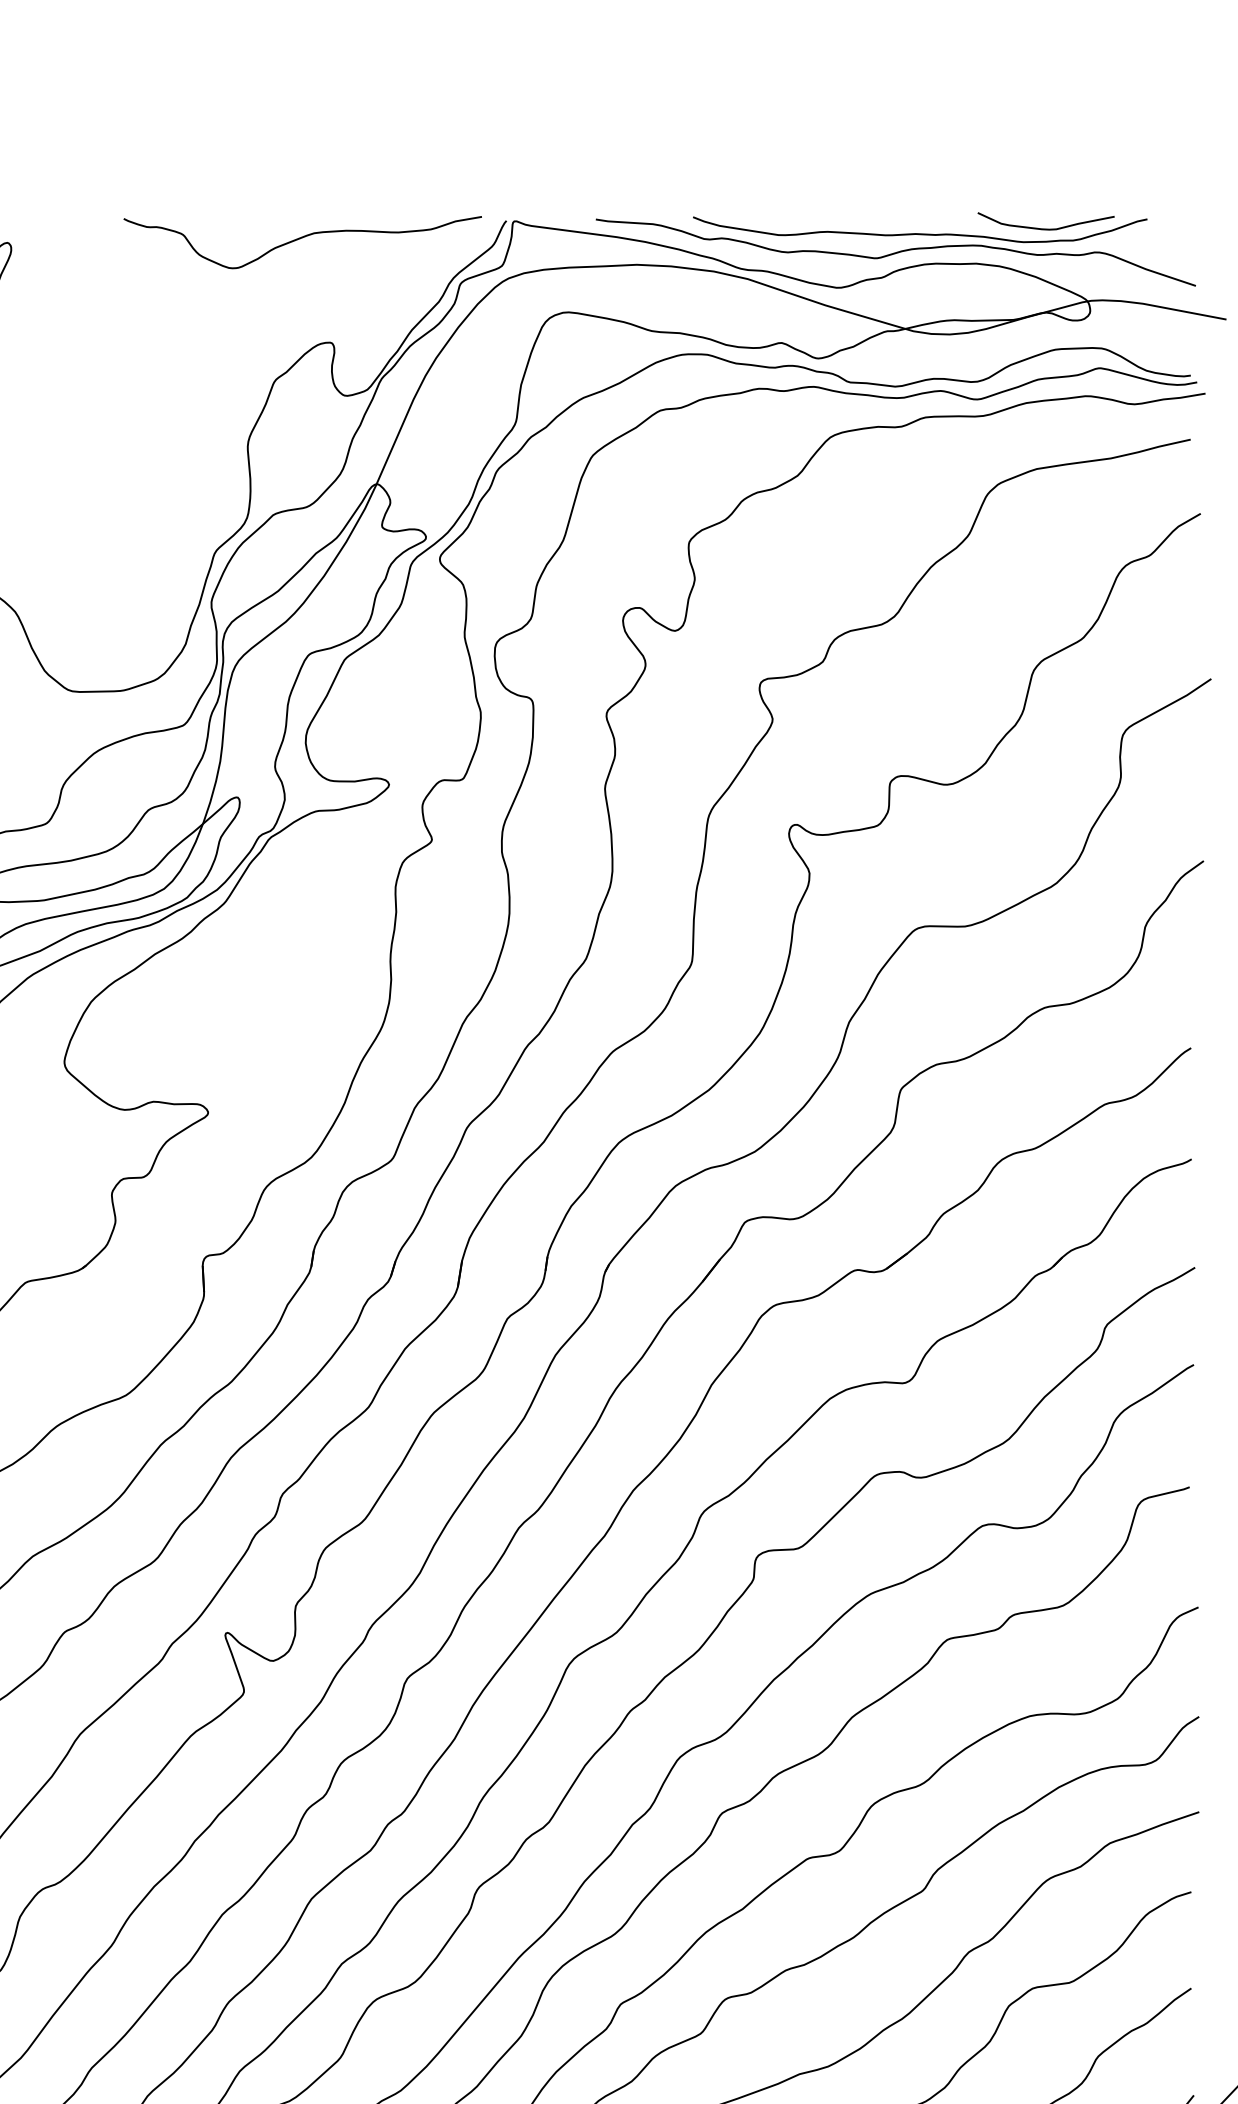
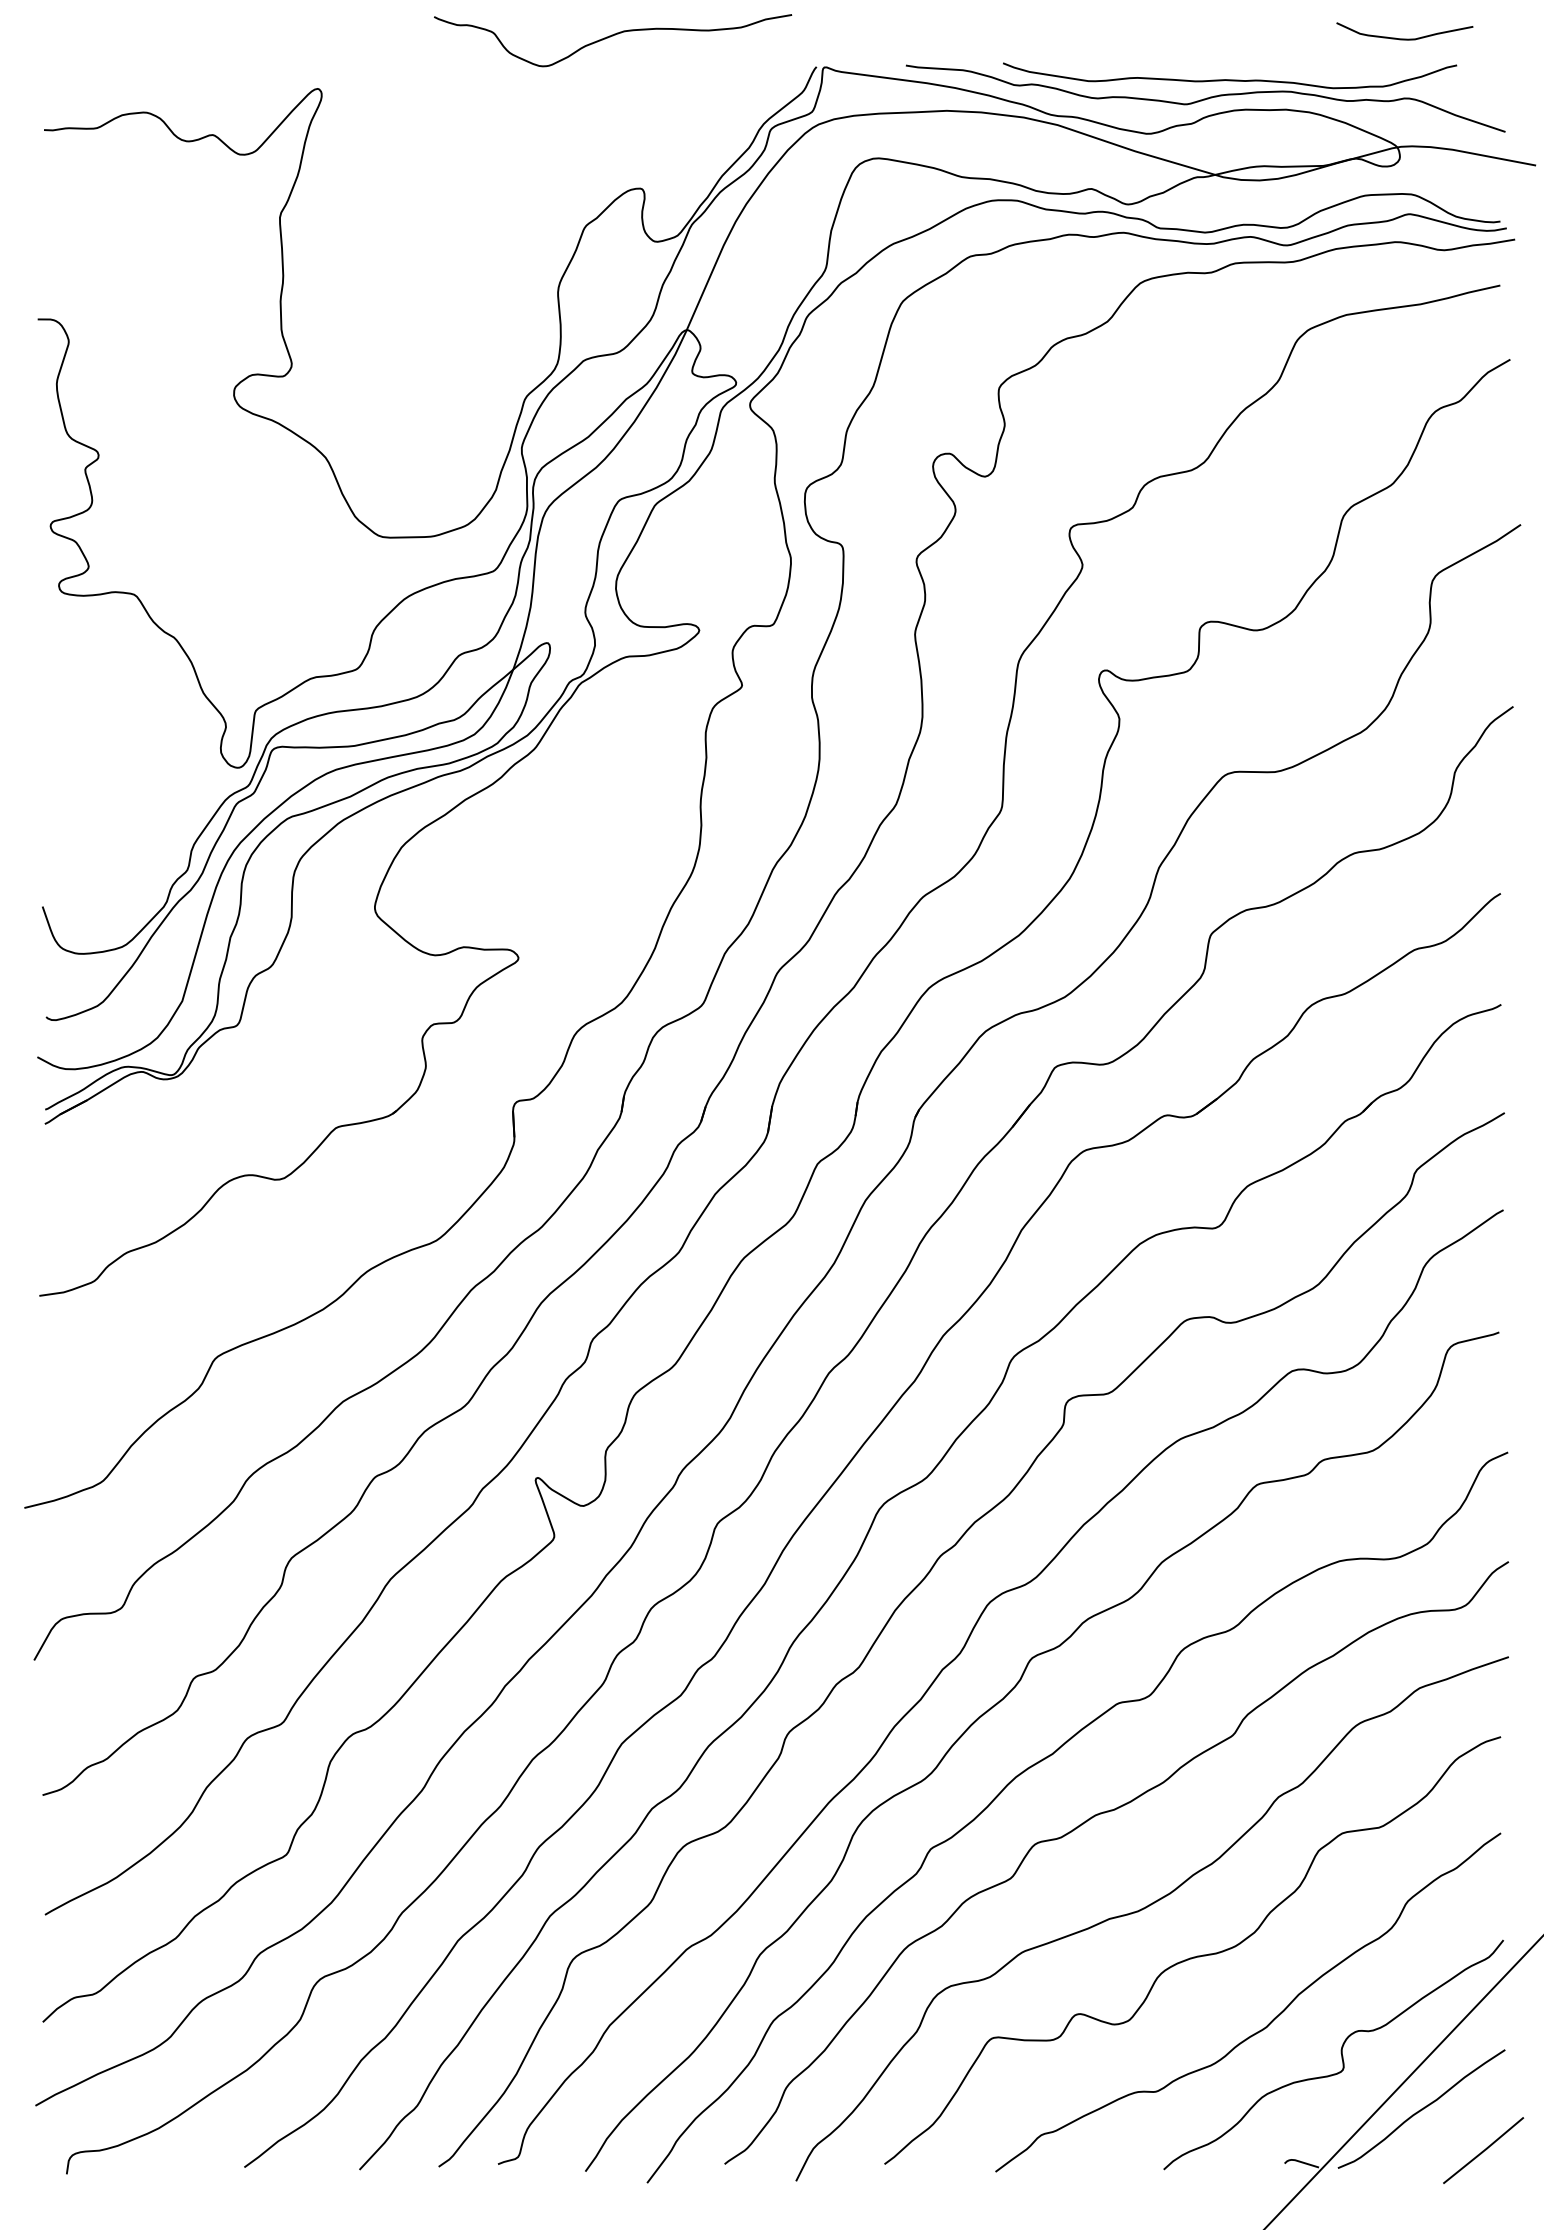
curve: (1045, 228) -> (1404, 38), moved
curve: (303, 238) -> (613, 36), moved

